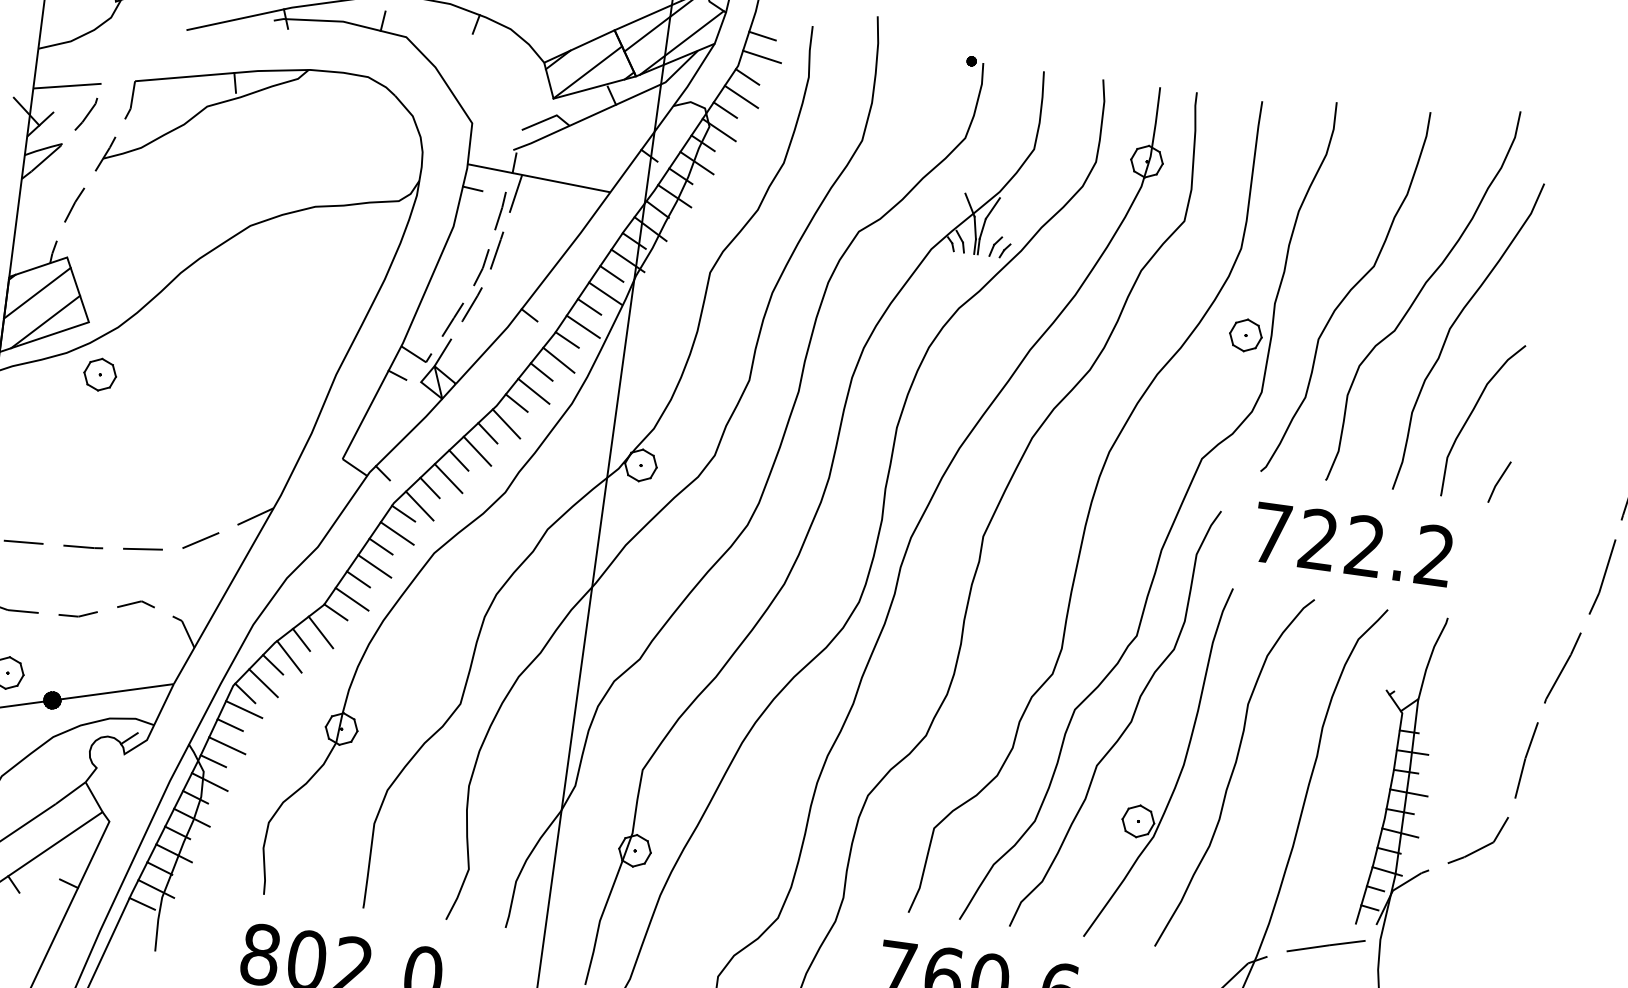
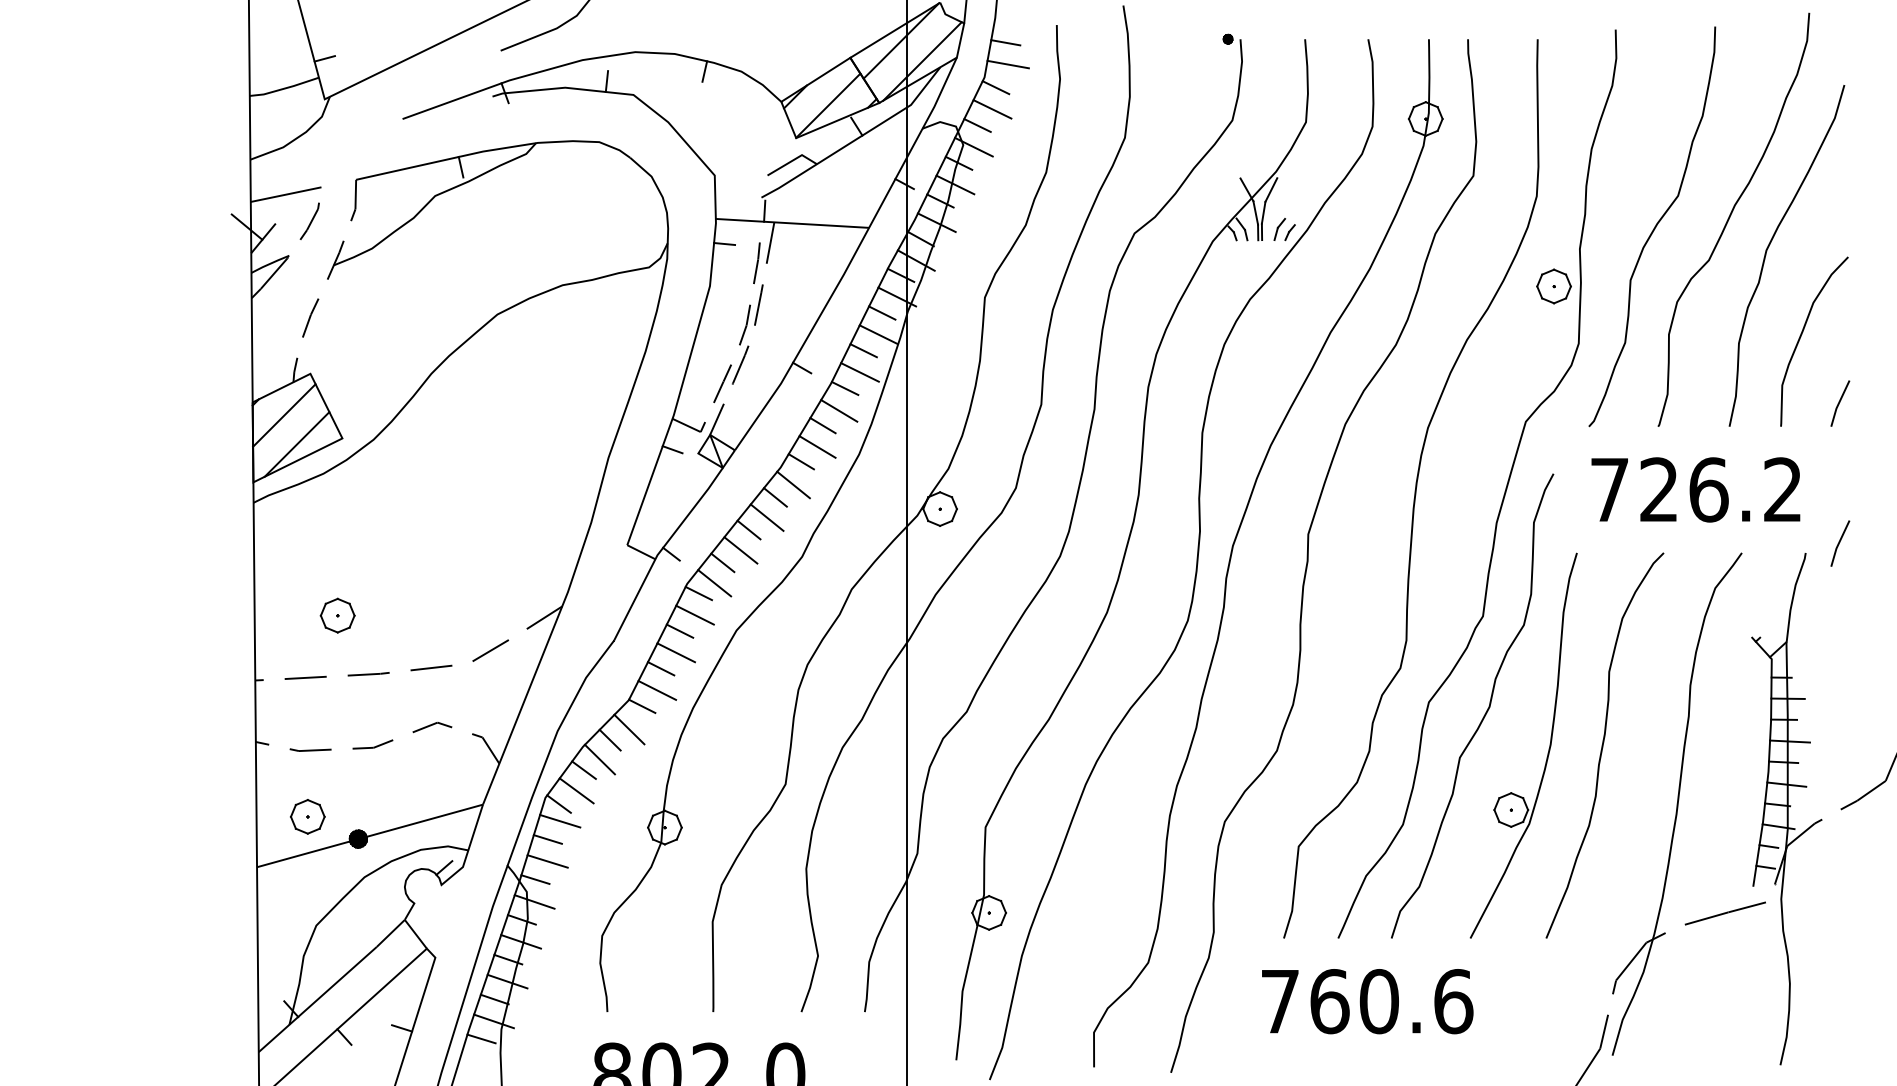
part: (100, 374) -> (337, 615), moved
text: (1364, 545) -> (1708, 489), 722.2 -> 726.2
line: (1481, 612) -> (1840, 542), added

